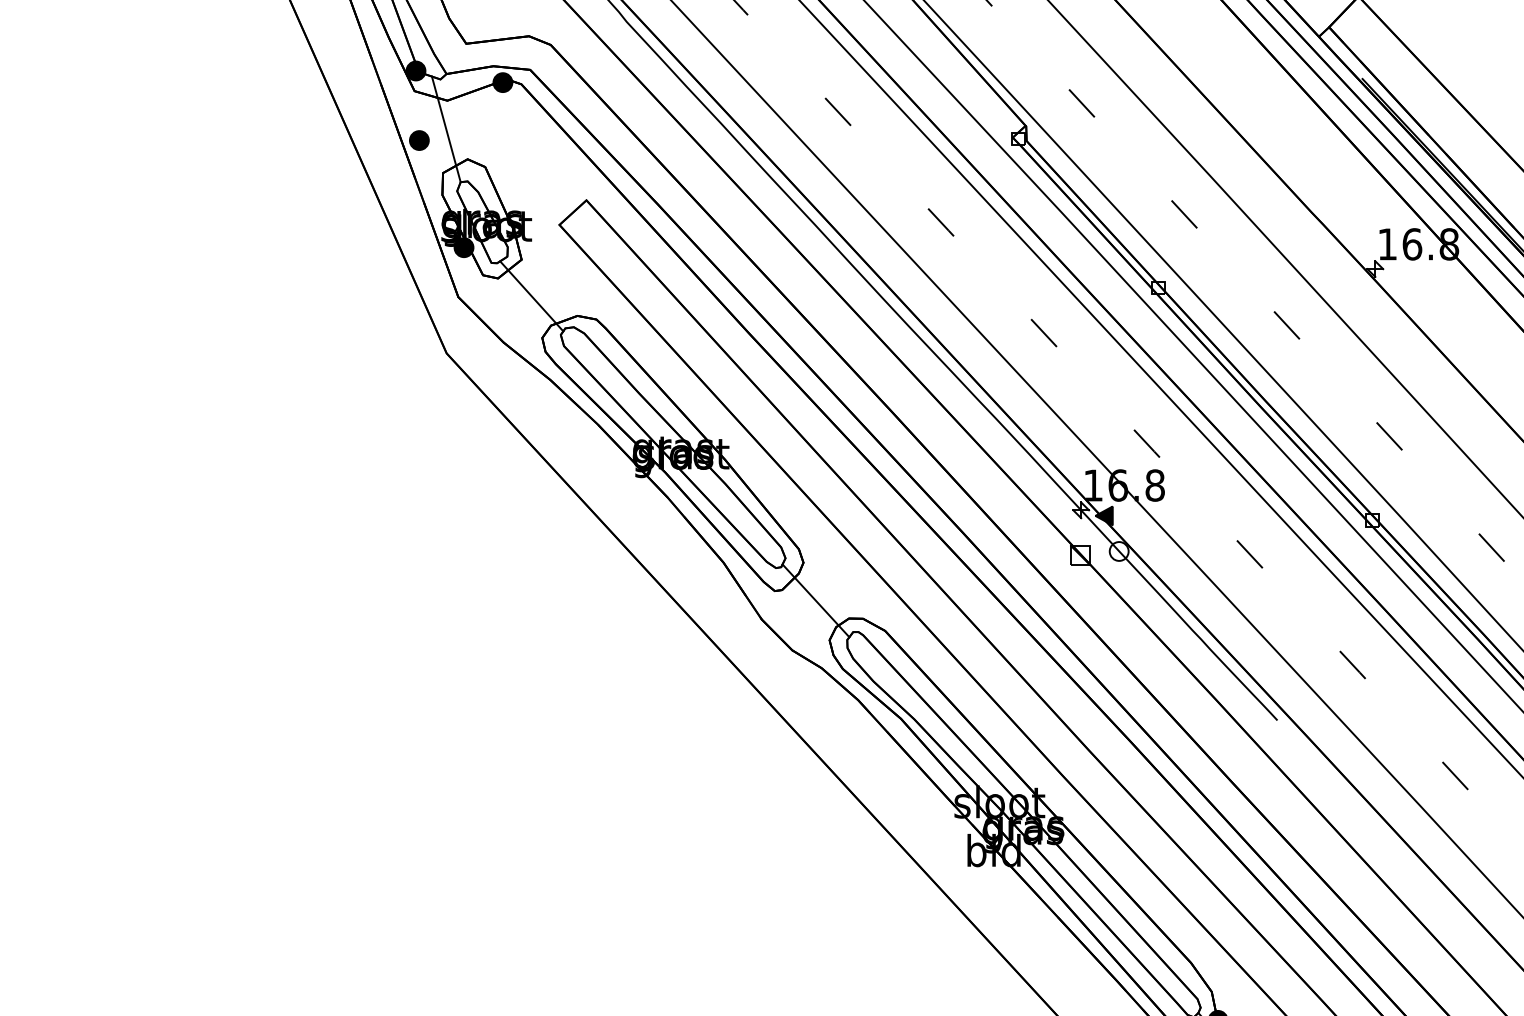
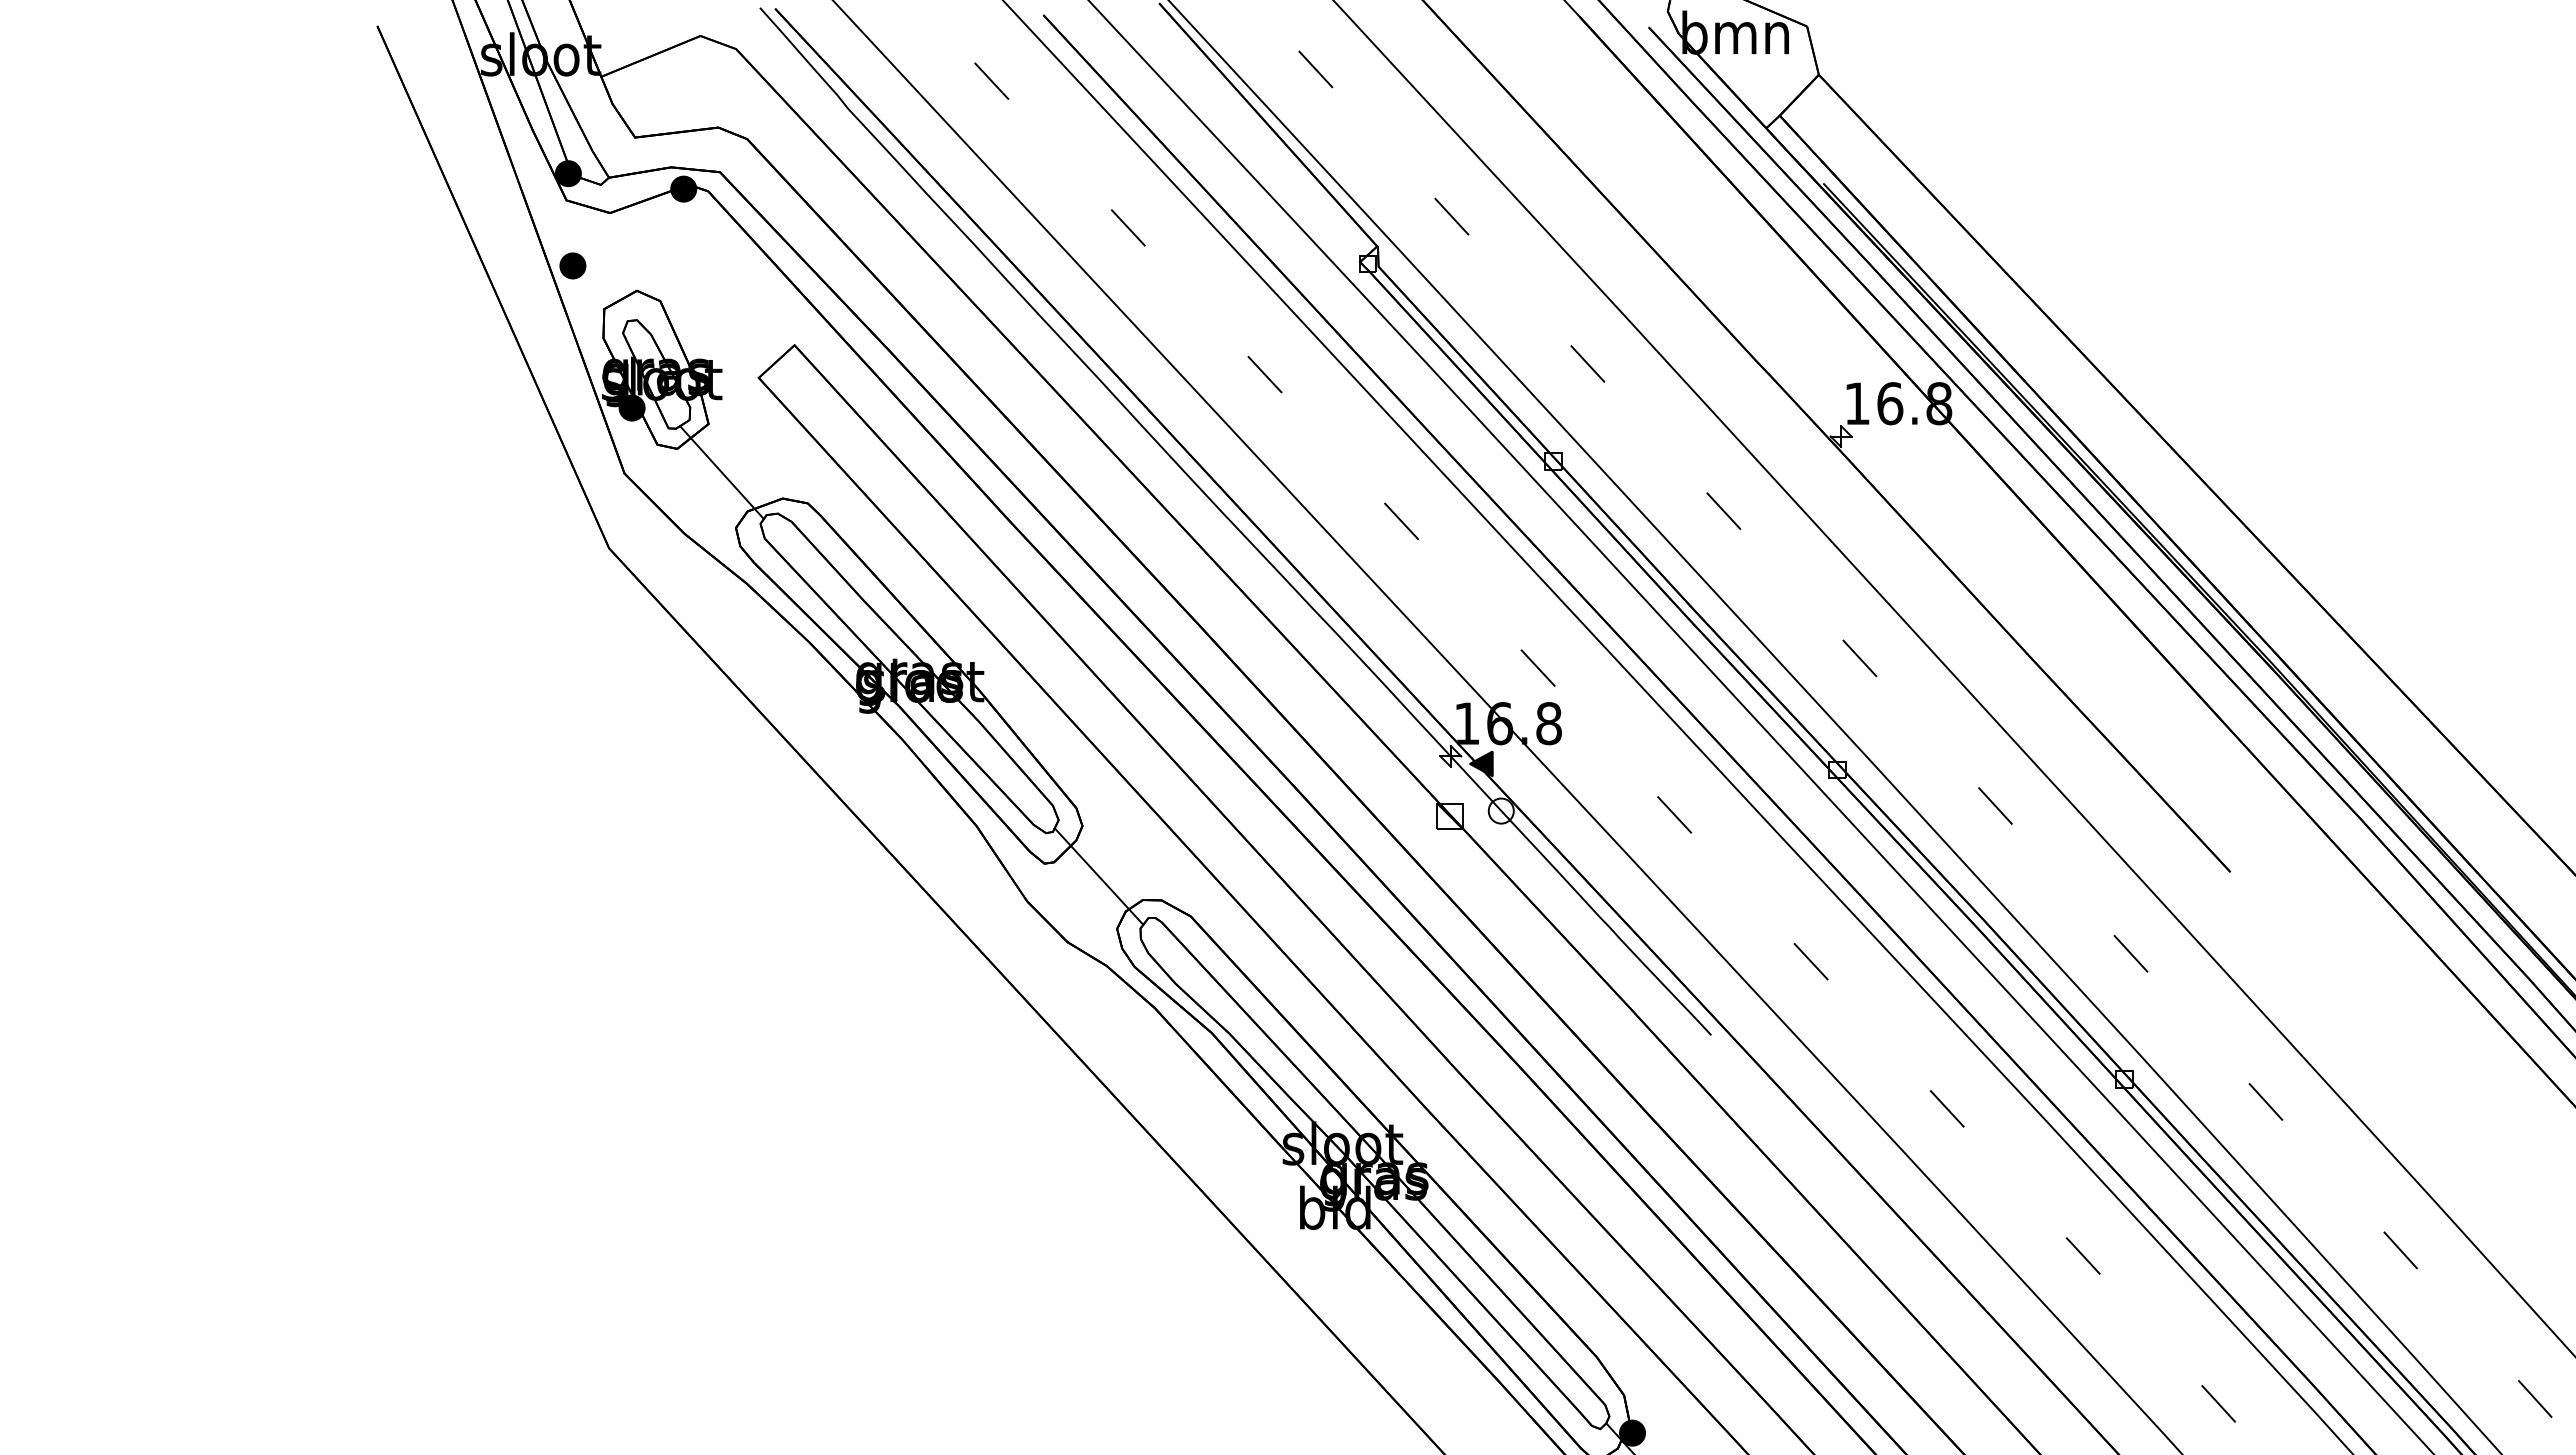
line: (446, 129) -> (608, 251), removed

